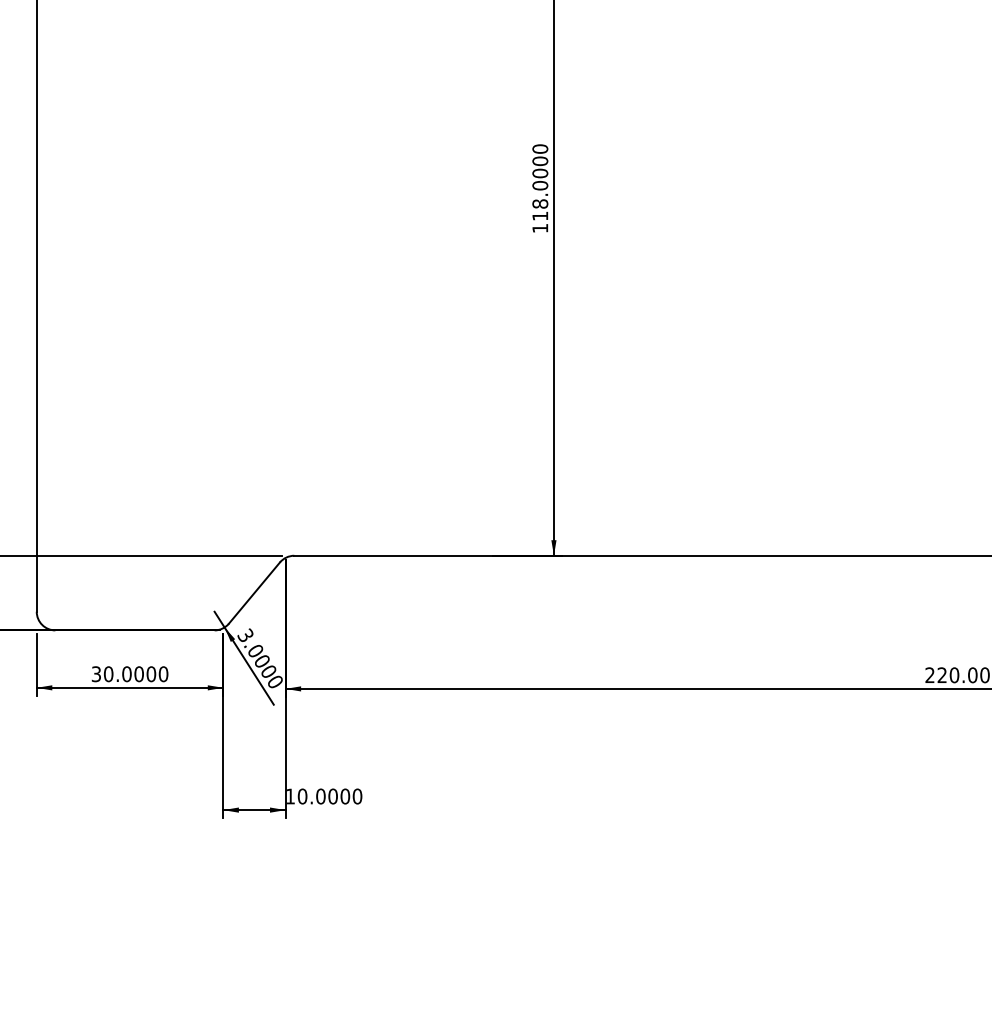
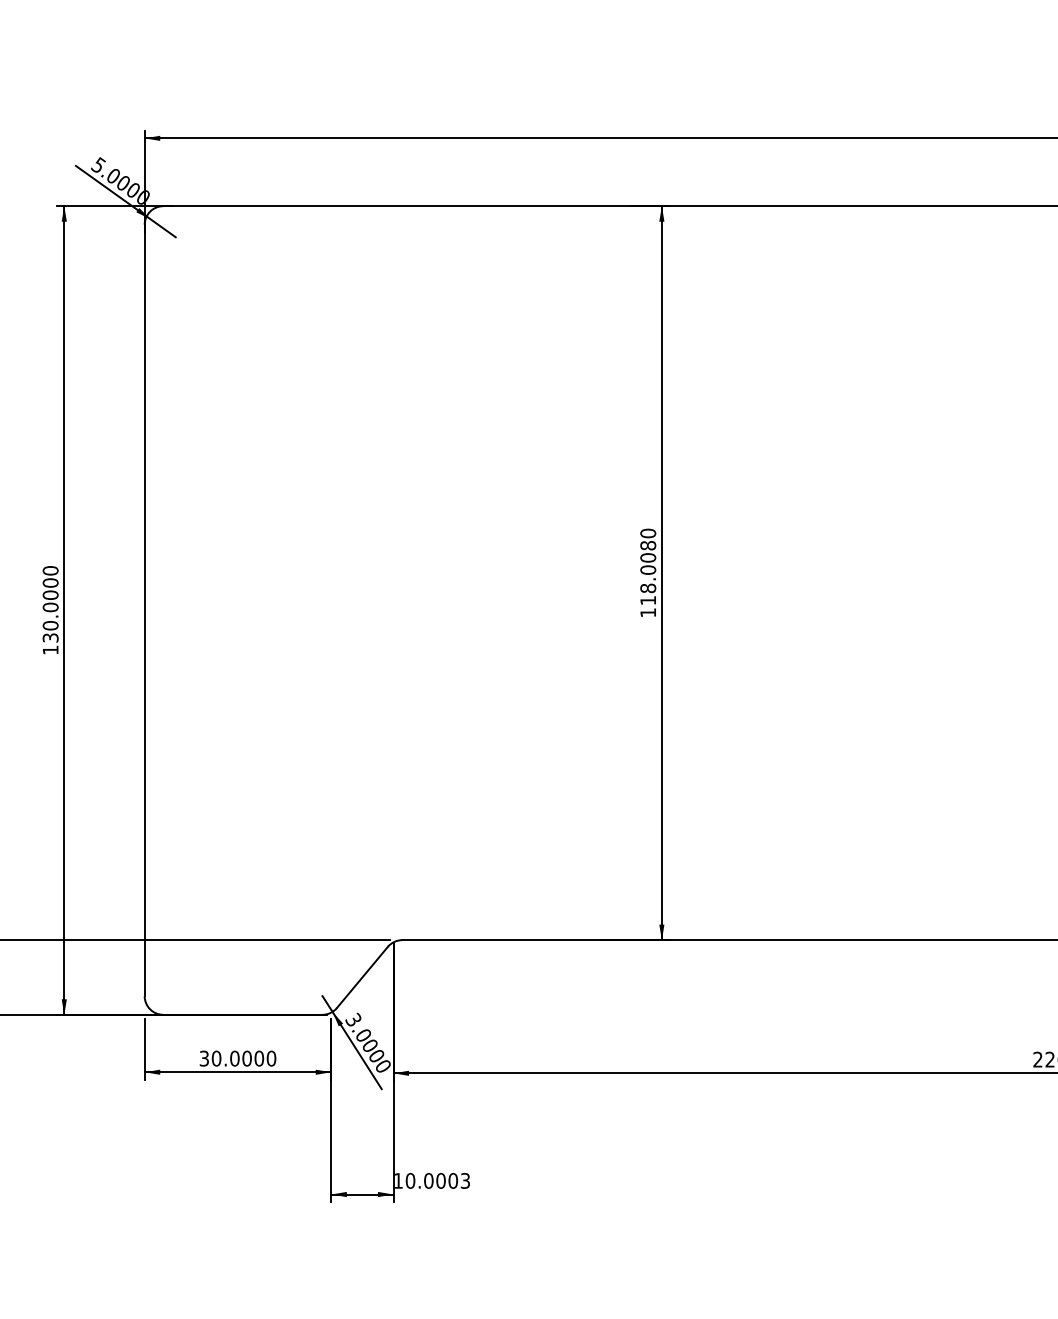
text: (539, 161) -> (647, 545), 118.0000 -> 118.0080
text: (357, 796) -> (465, 1180), 10.0000 -> 10.0003

